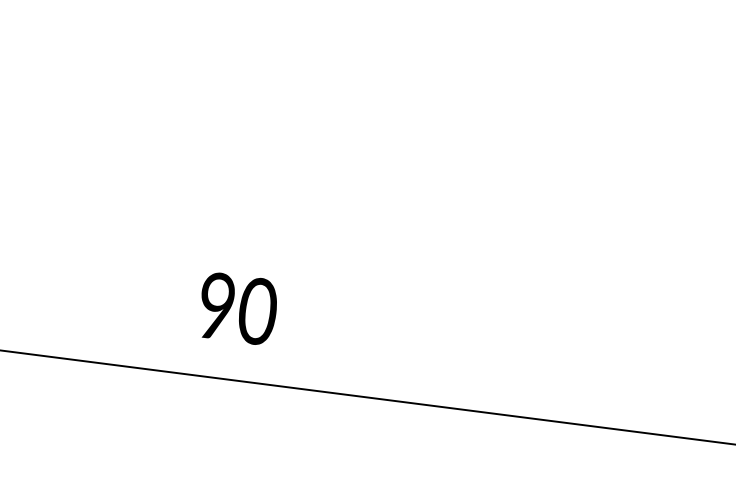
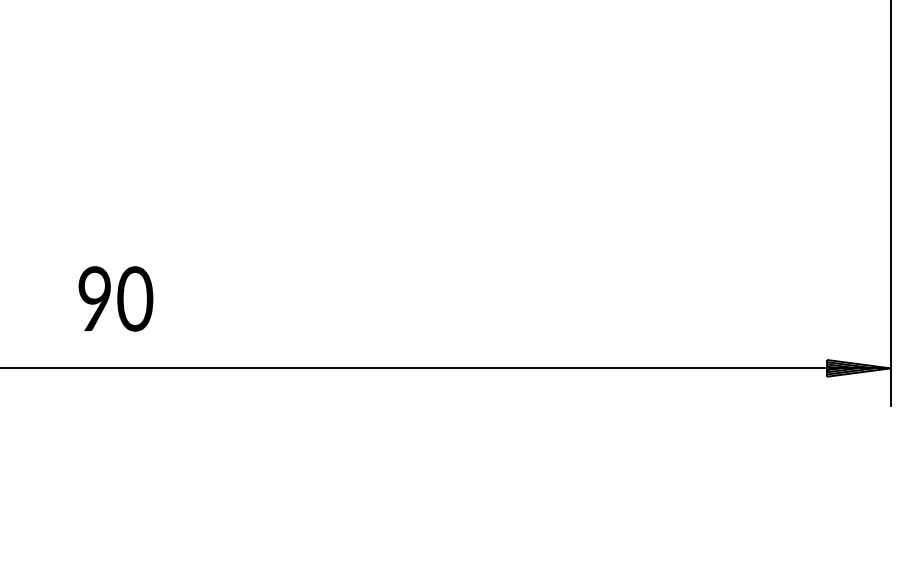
text: (237, 308) -> (115, 298), moved

